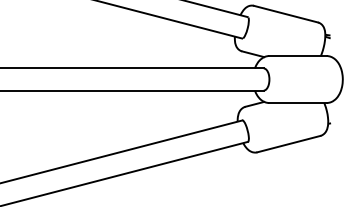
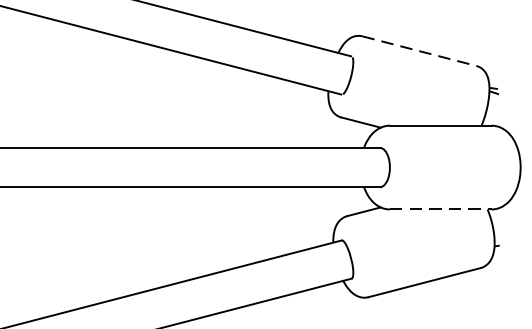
line: (286, 14) -> (420, 51), solid -> dashed
line: (297, 103) -> (439, 210), solid -> dashed

